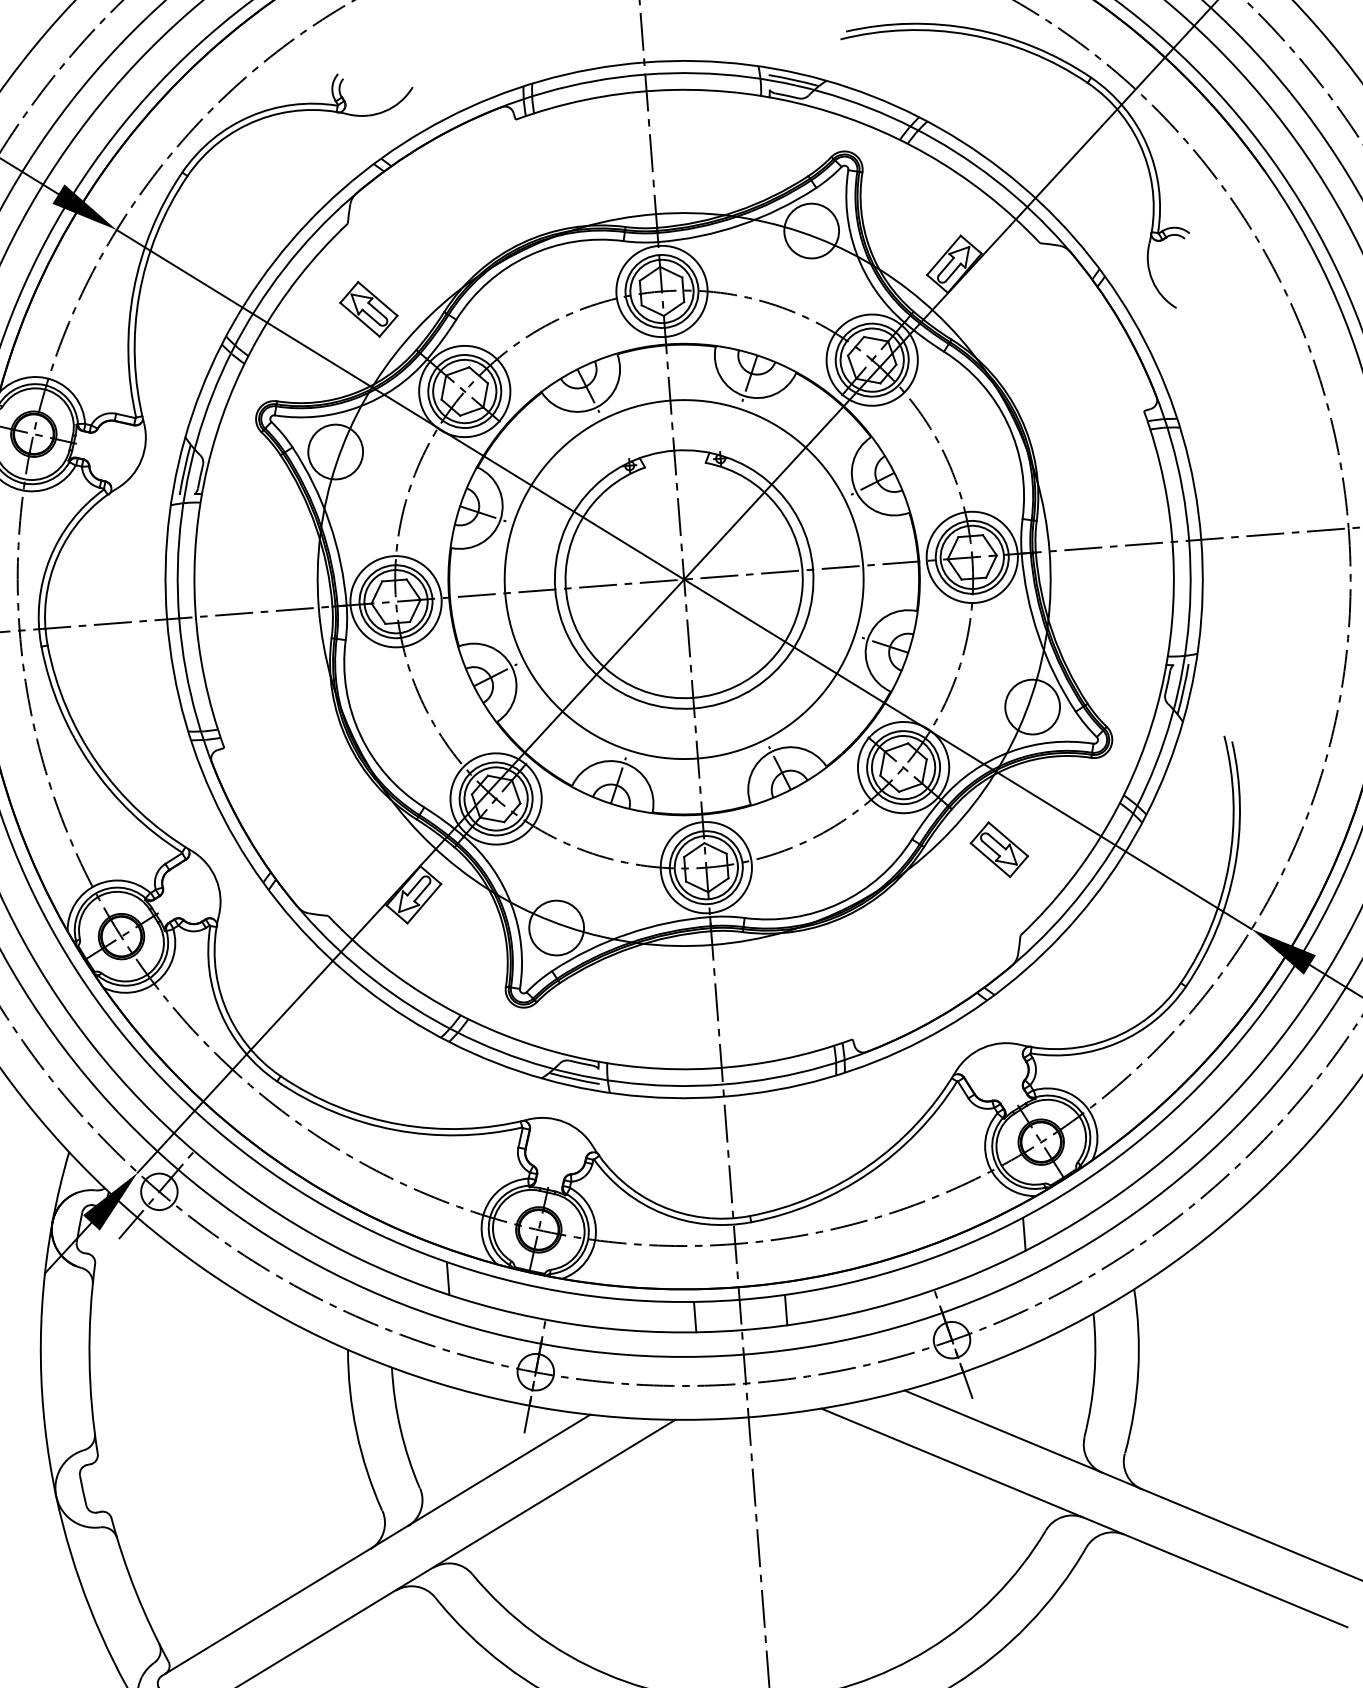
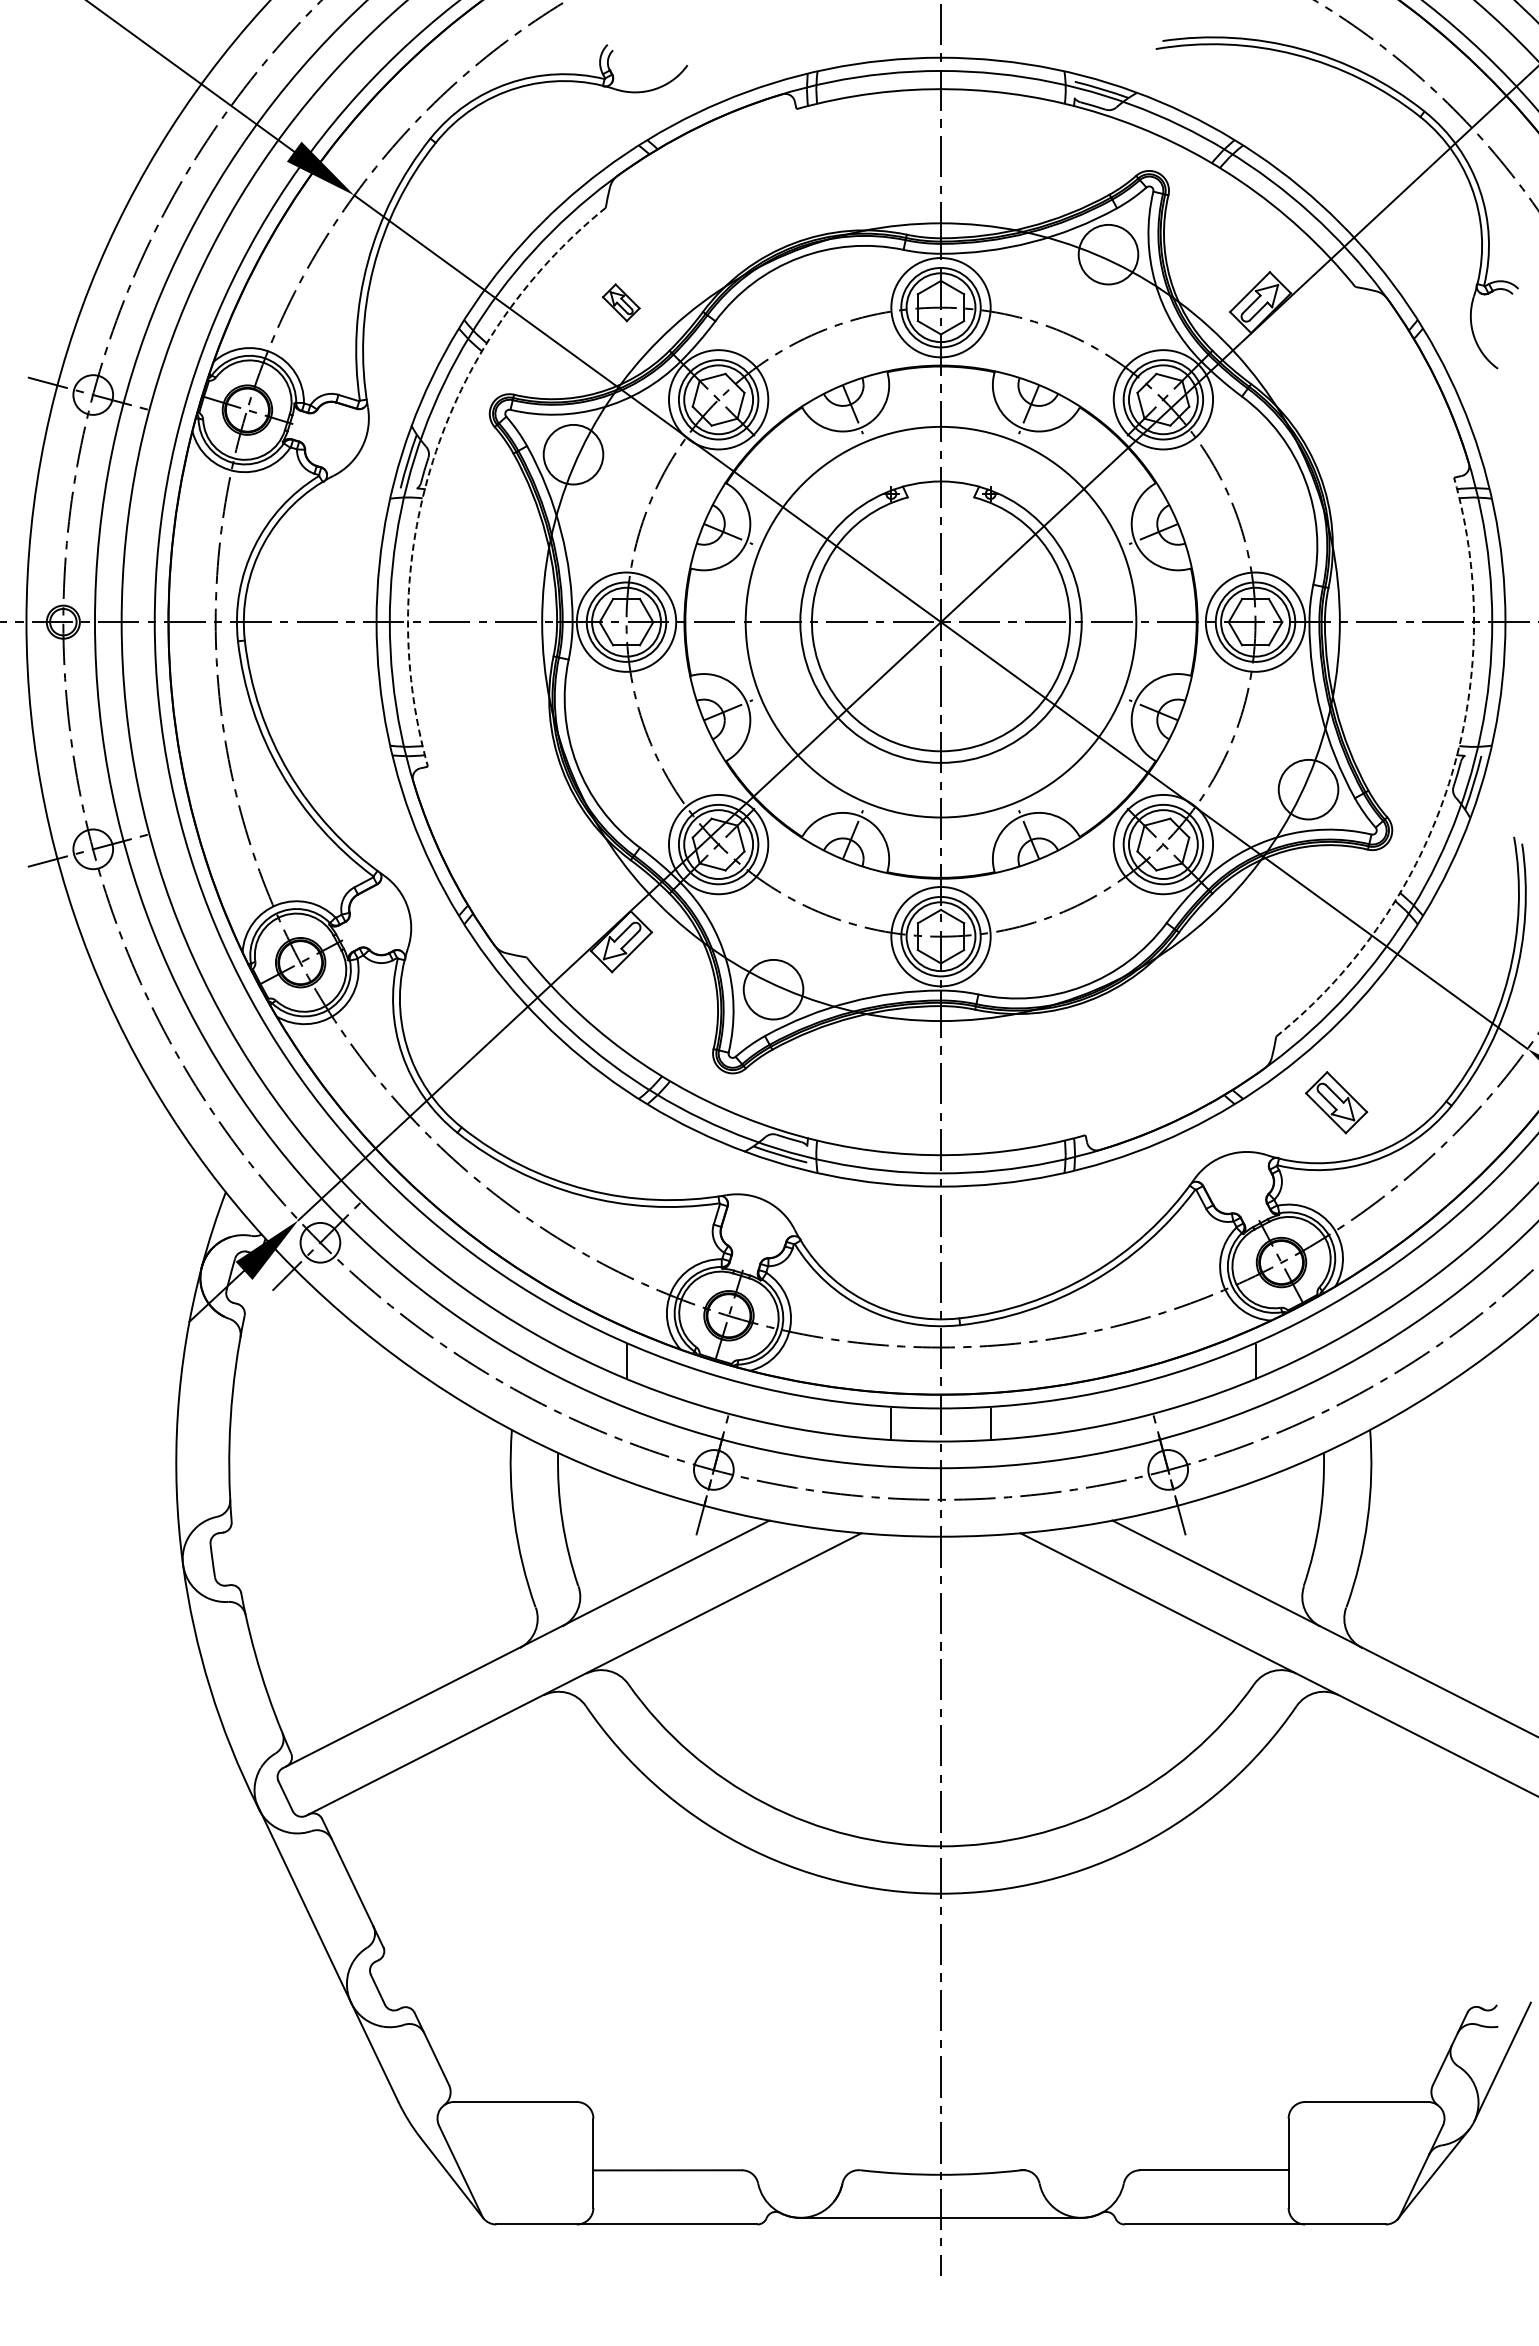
part: (368, 309) -> (620, 302), size x0.6
arc: (207, 467) -> (433, 460), solid -> dashed
arc: (1160, 691) -> (1448, 783), solid -> dashed
part: (999, 849) -> (1336, 1102), moved

